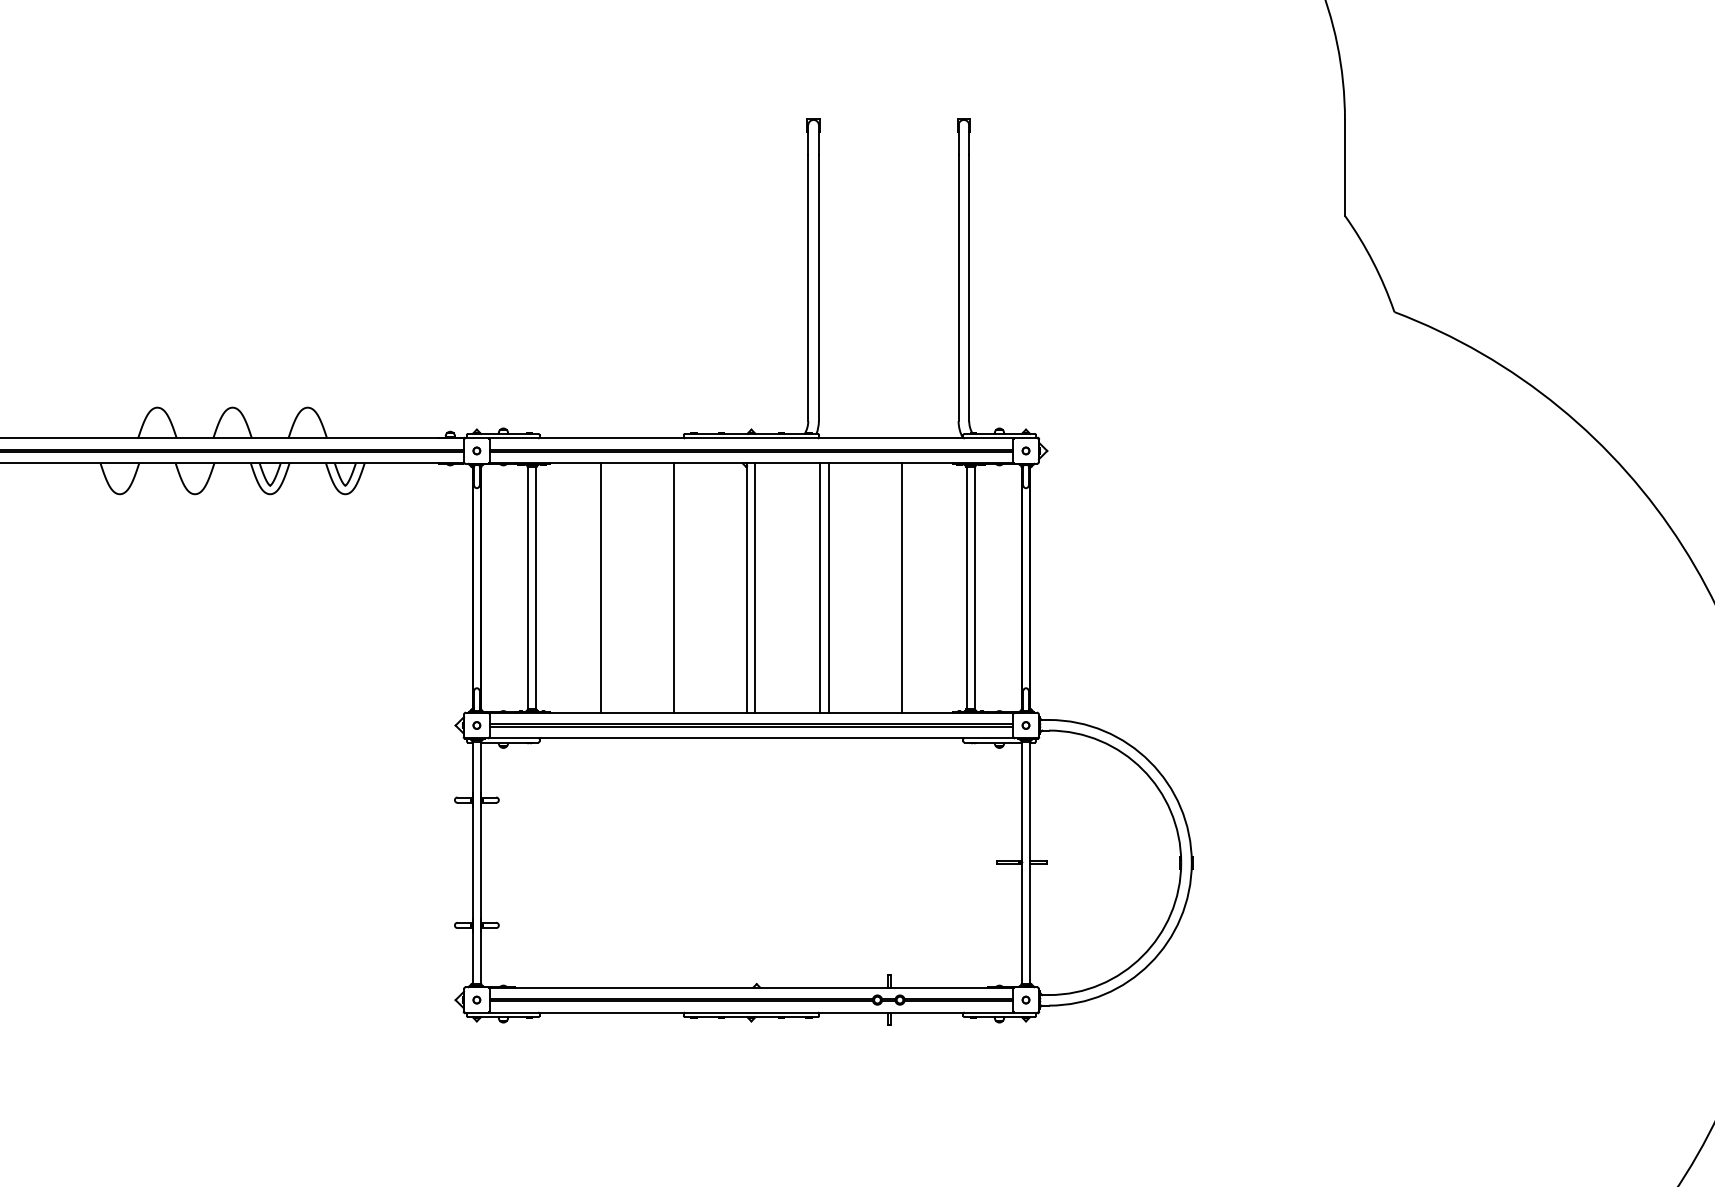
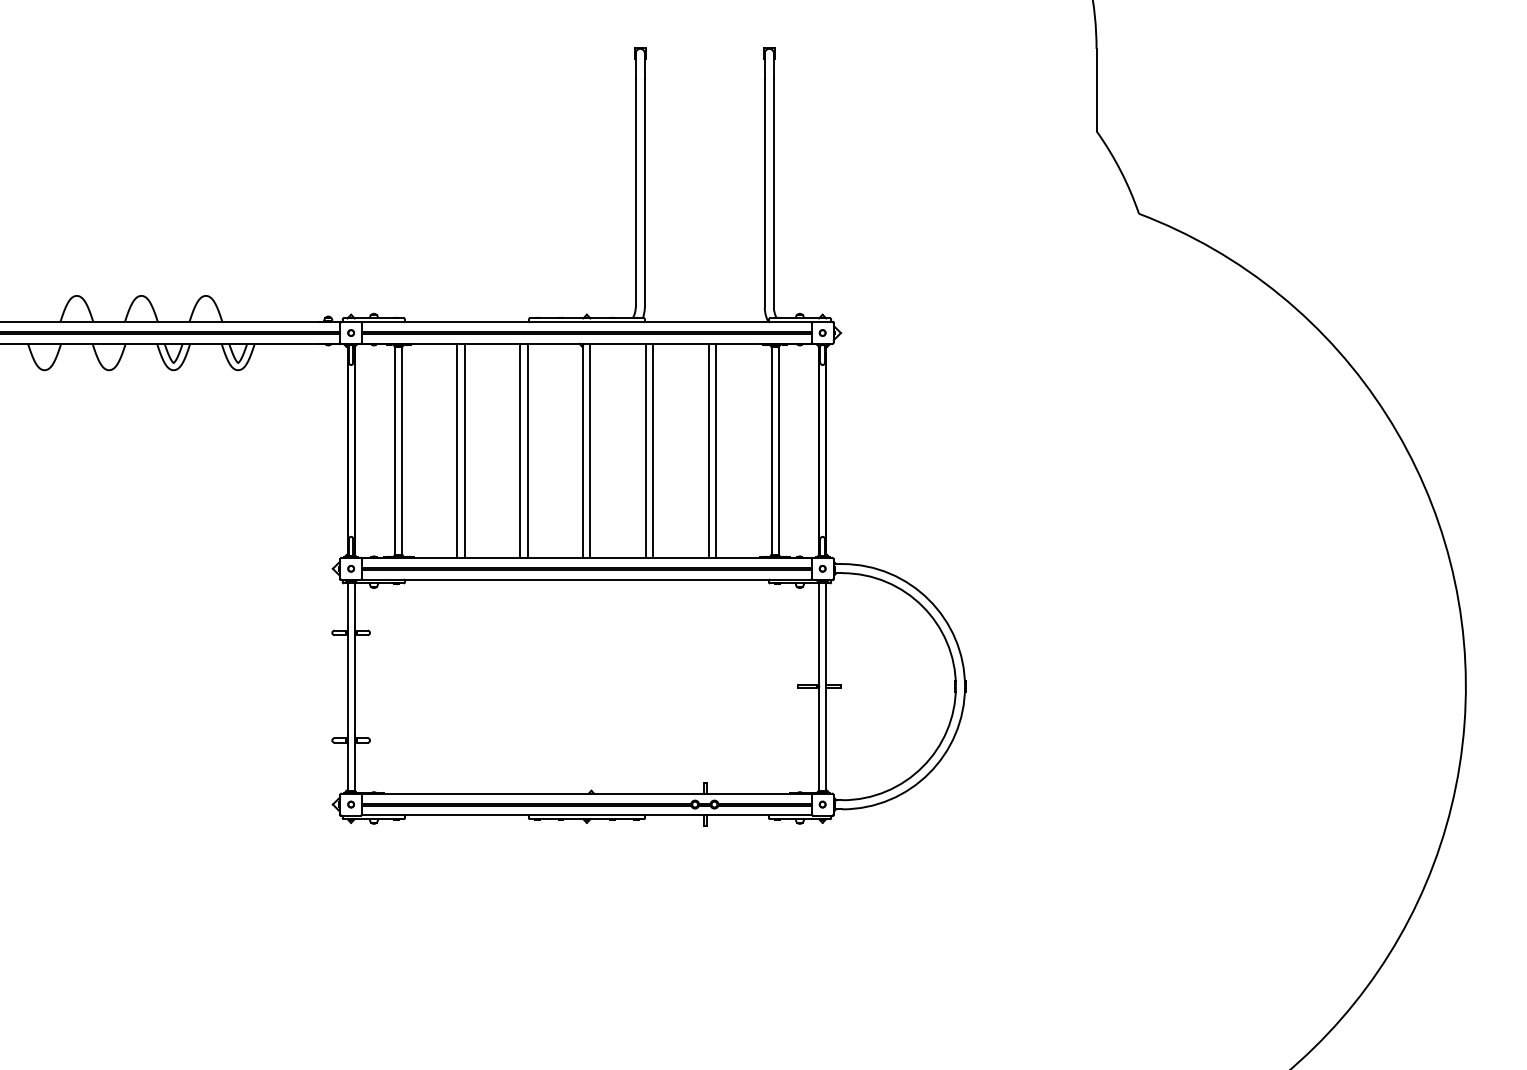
line: (608, 587) -> (464, 450), added
line: (682, 587) -> (527, 450), added
line: (893, 587) -> (708, 450), added

